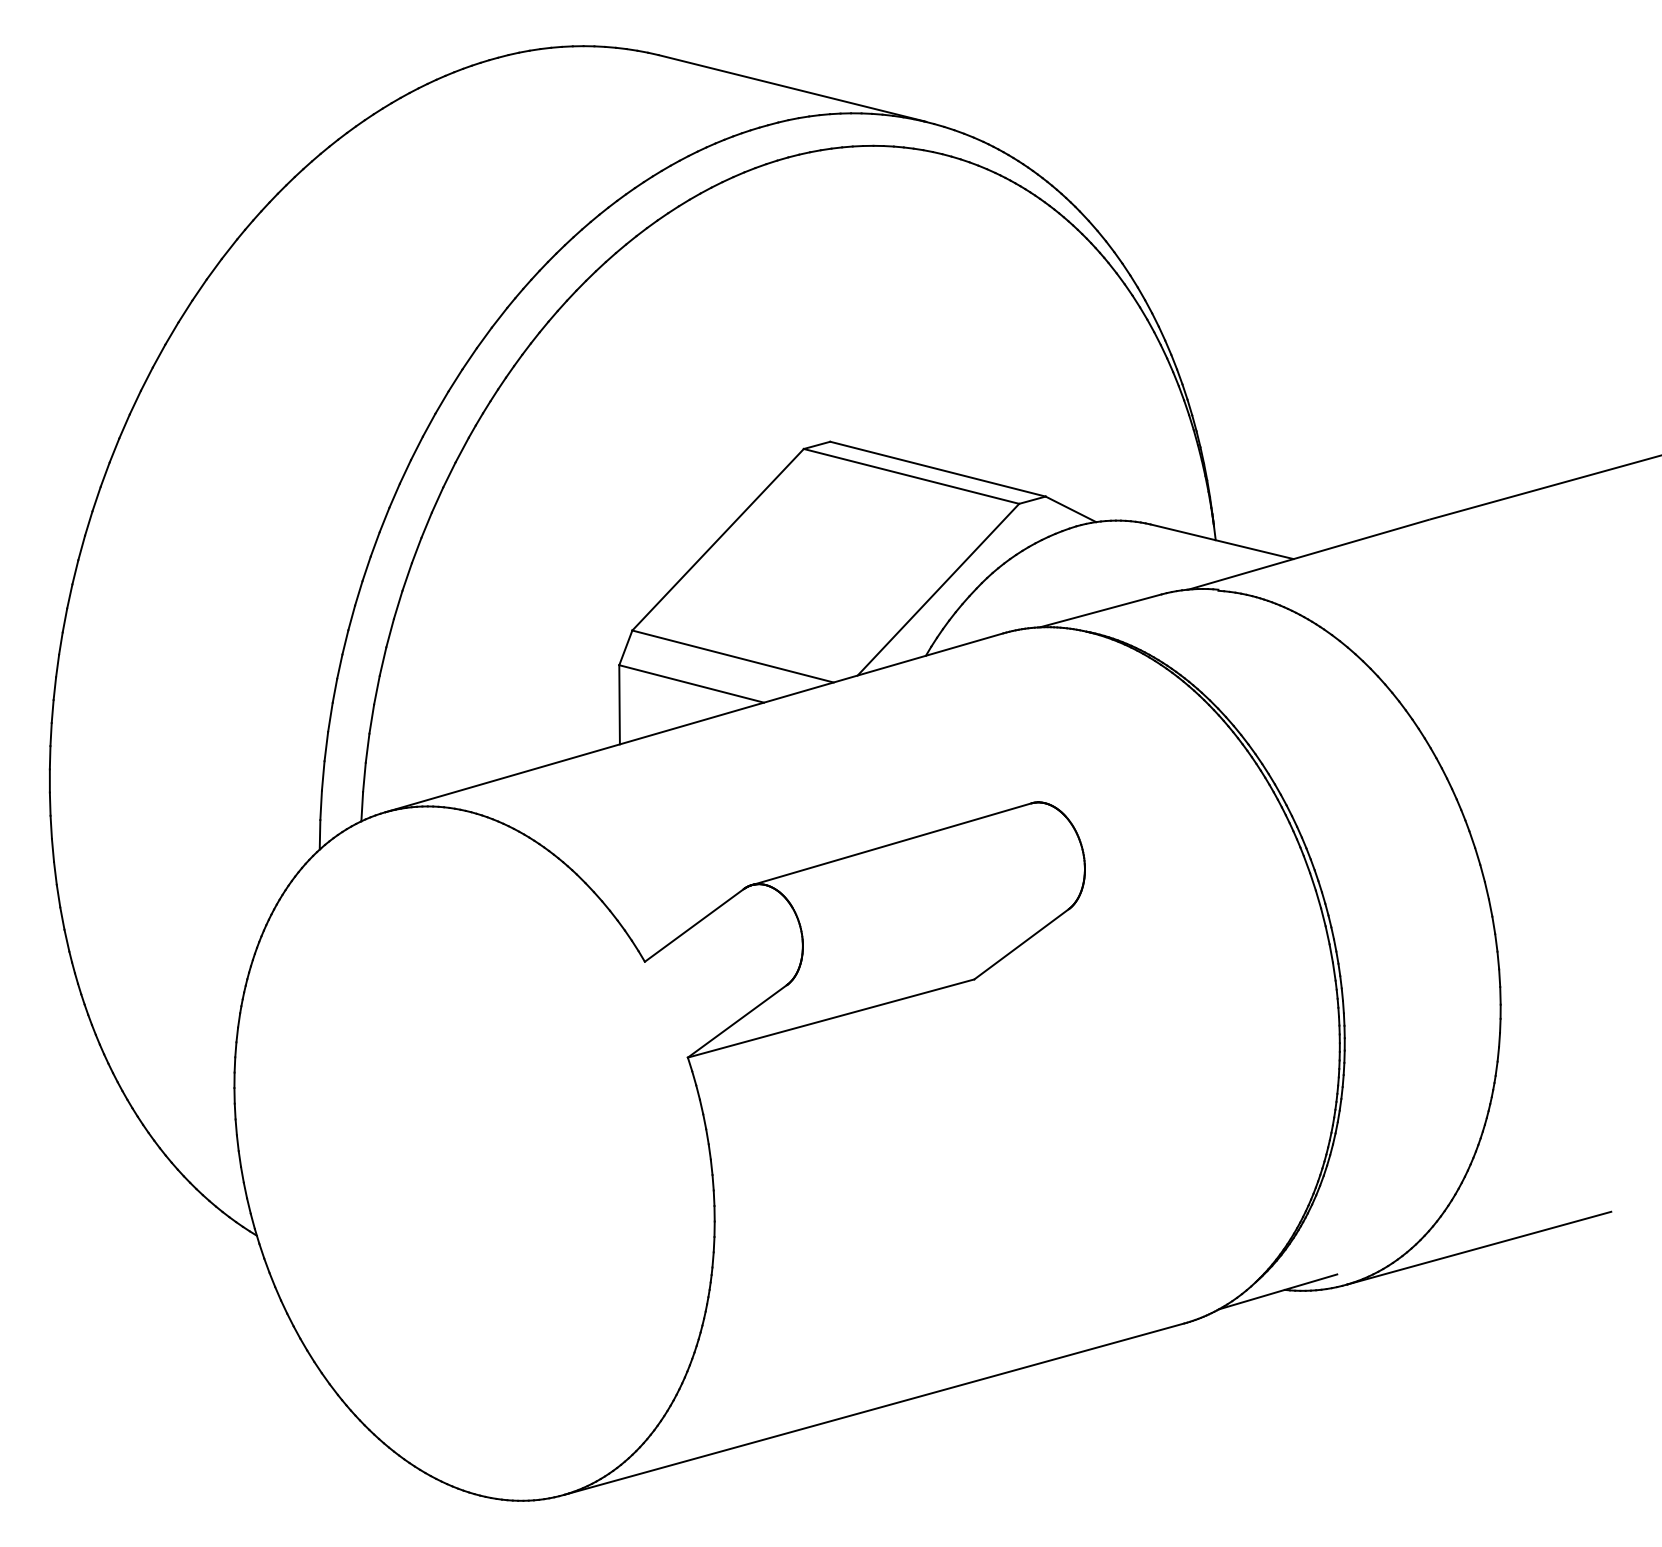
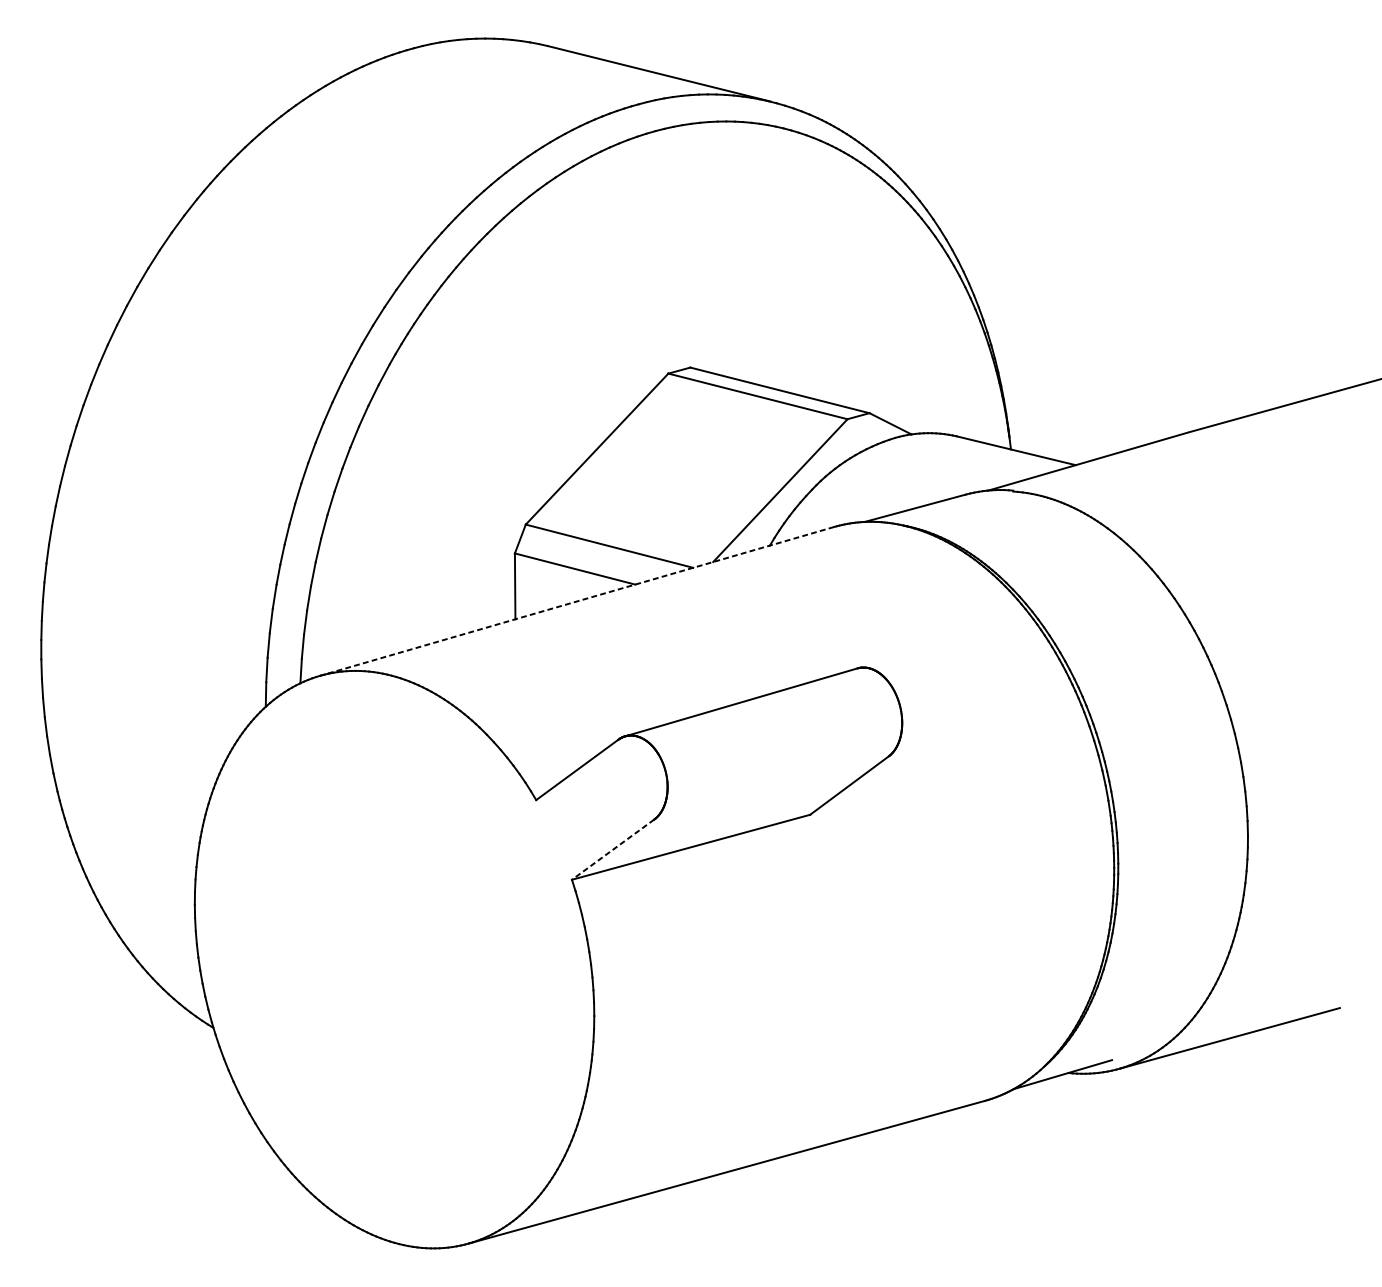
line: (693, 722) -> (576, 601), solid -> dashed
line: (736, 1021) -> (612, 849), solid -> dashed

